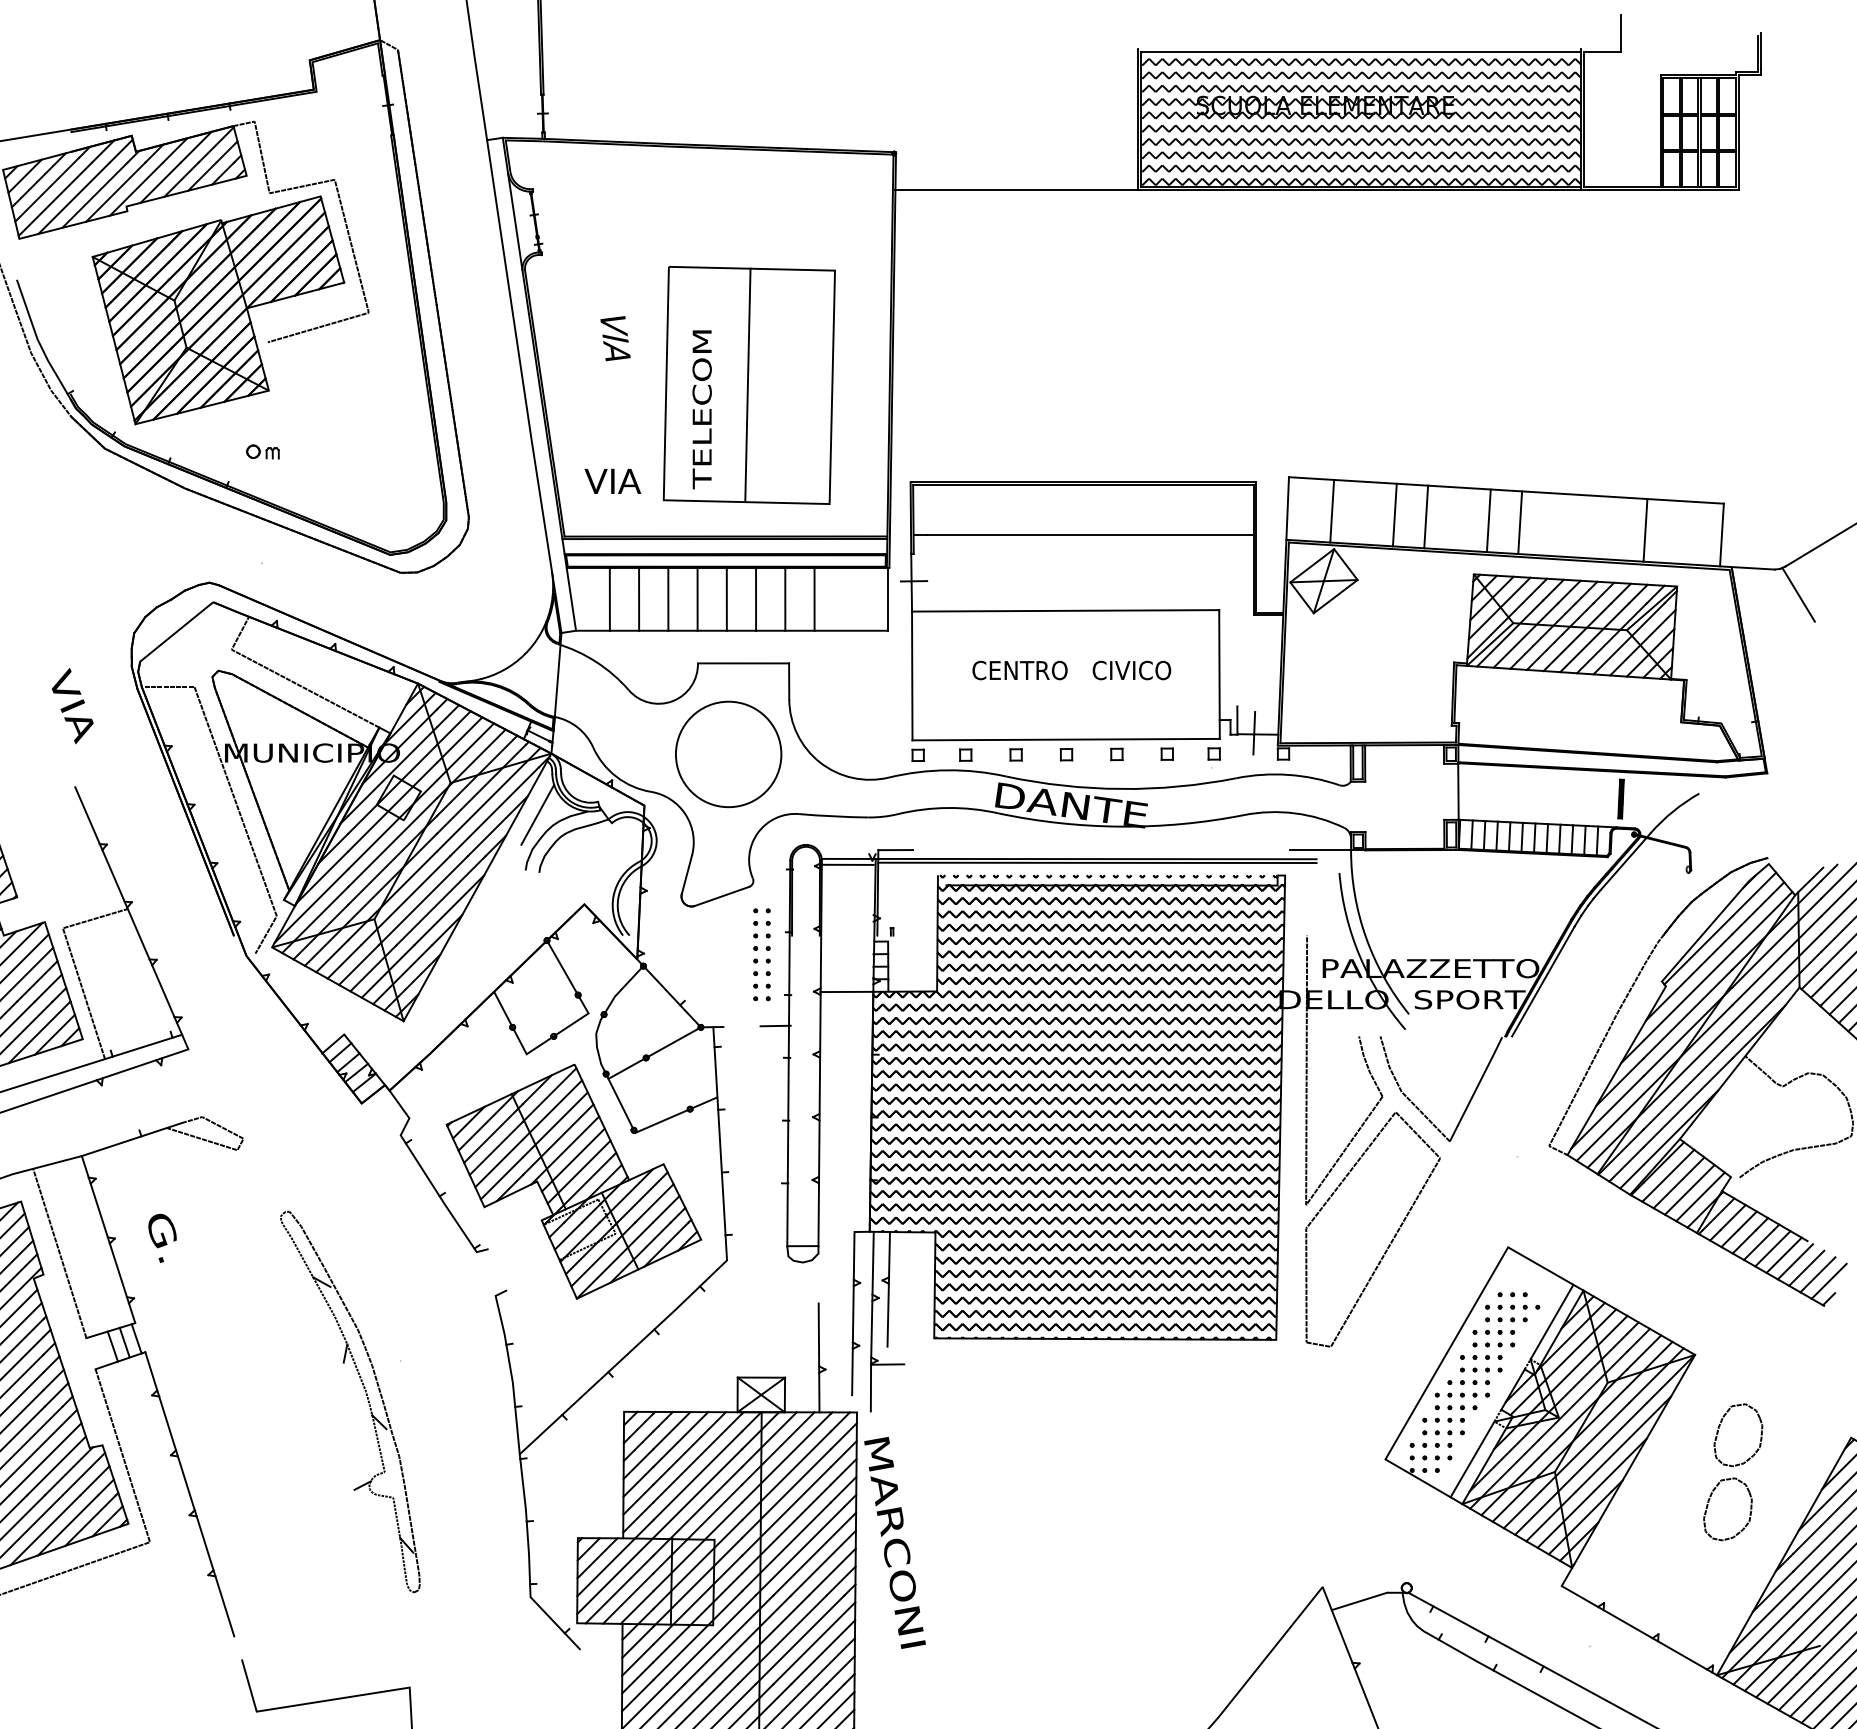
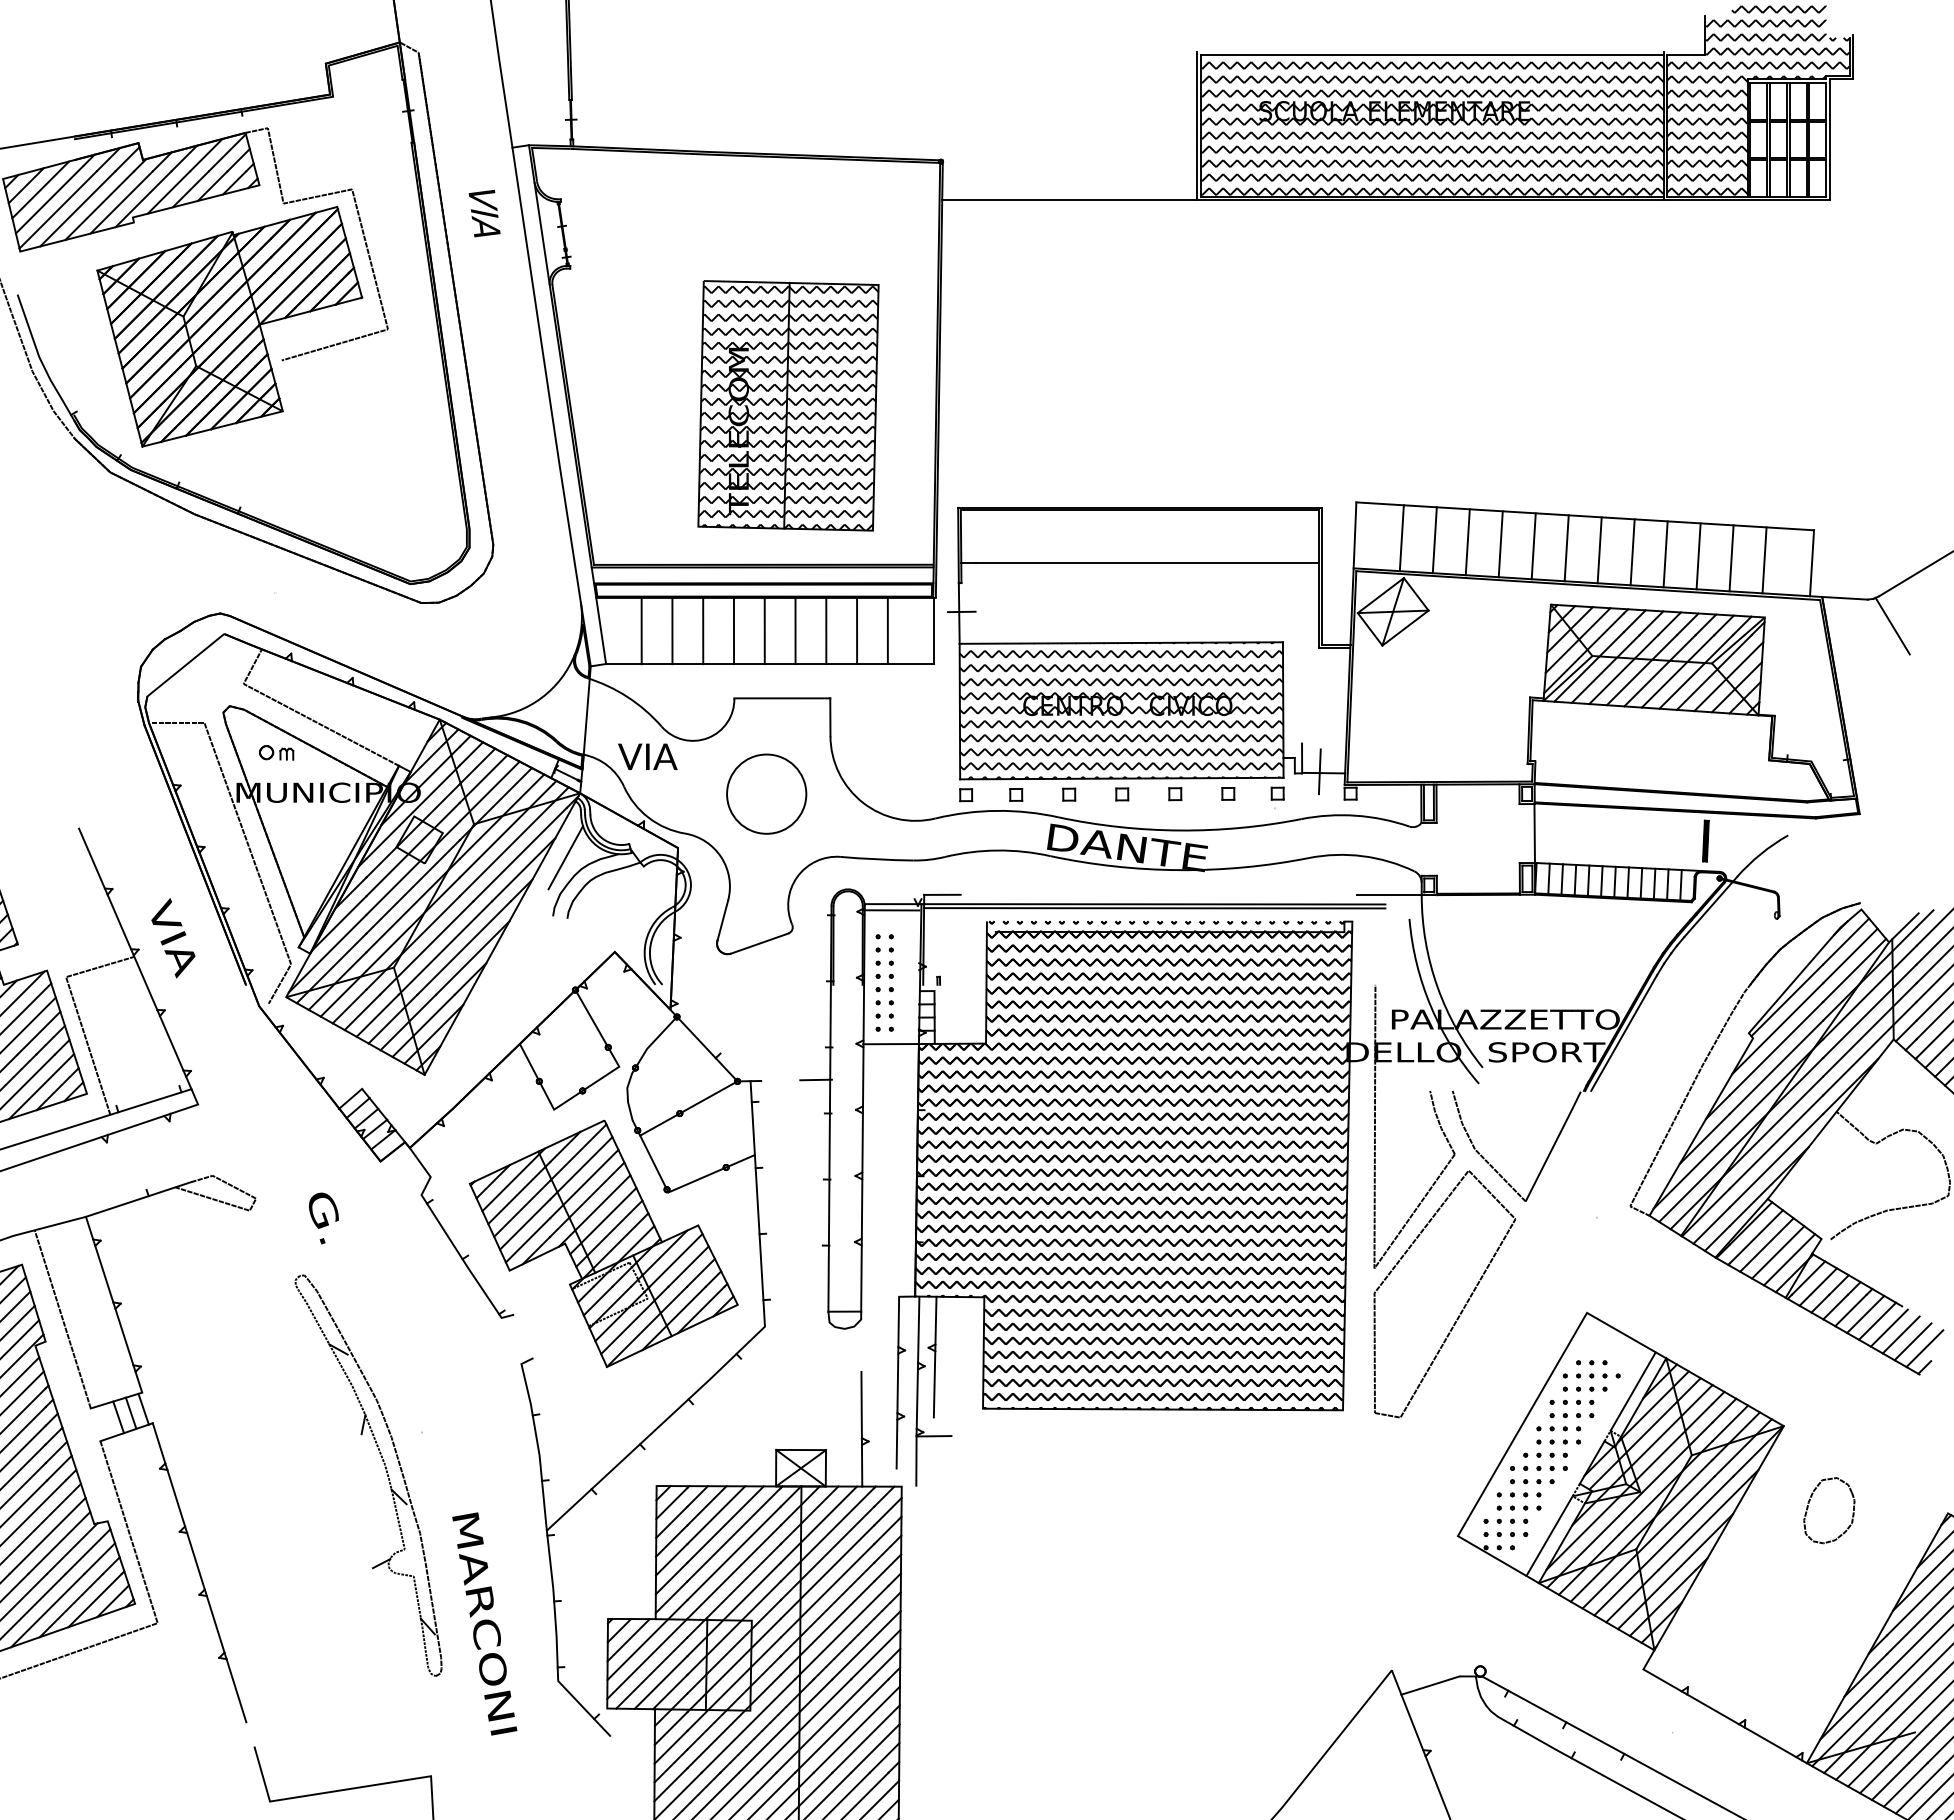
hatch: (1671, 95) -> (1758, 100), added
text: (615, 338) -> (484, 213), moved
hatch: (749, 387) -> (788, 408), added
part: (262, 451) -> (276, 752), moved
text: (612, 481) -> (647, 756), moved
line: (1363, 513) -> (1434, 540), added
line: (1457, 519) -> (1533, 546), added
line: (1551, 524) -> (1632, 552), added
line: (1582, 526) -> (1665, 554), added
line: (1614, 528) -> (1698, 556), added
line: (1676, 532) -> (1764, 560), added
line: (843, 598) -> (887, 630), added
hatch: (1065, 674) -> (1121, 710), added
text: (72, 706) -> (173, 938), moved
circle: (728, 753) -> (766, 793), size x0.71
part: (757, 949) -> (880, 977), moved
text: (162, 1238) -> (323, 1218), moved
part: (1710, 1500) -> (1799, 1579), removed
text: (894, 1542) -> (484, 1623), moved

